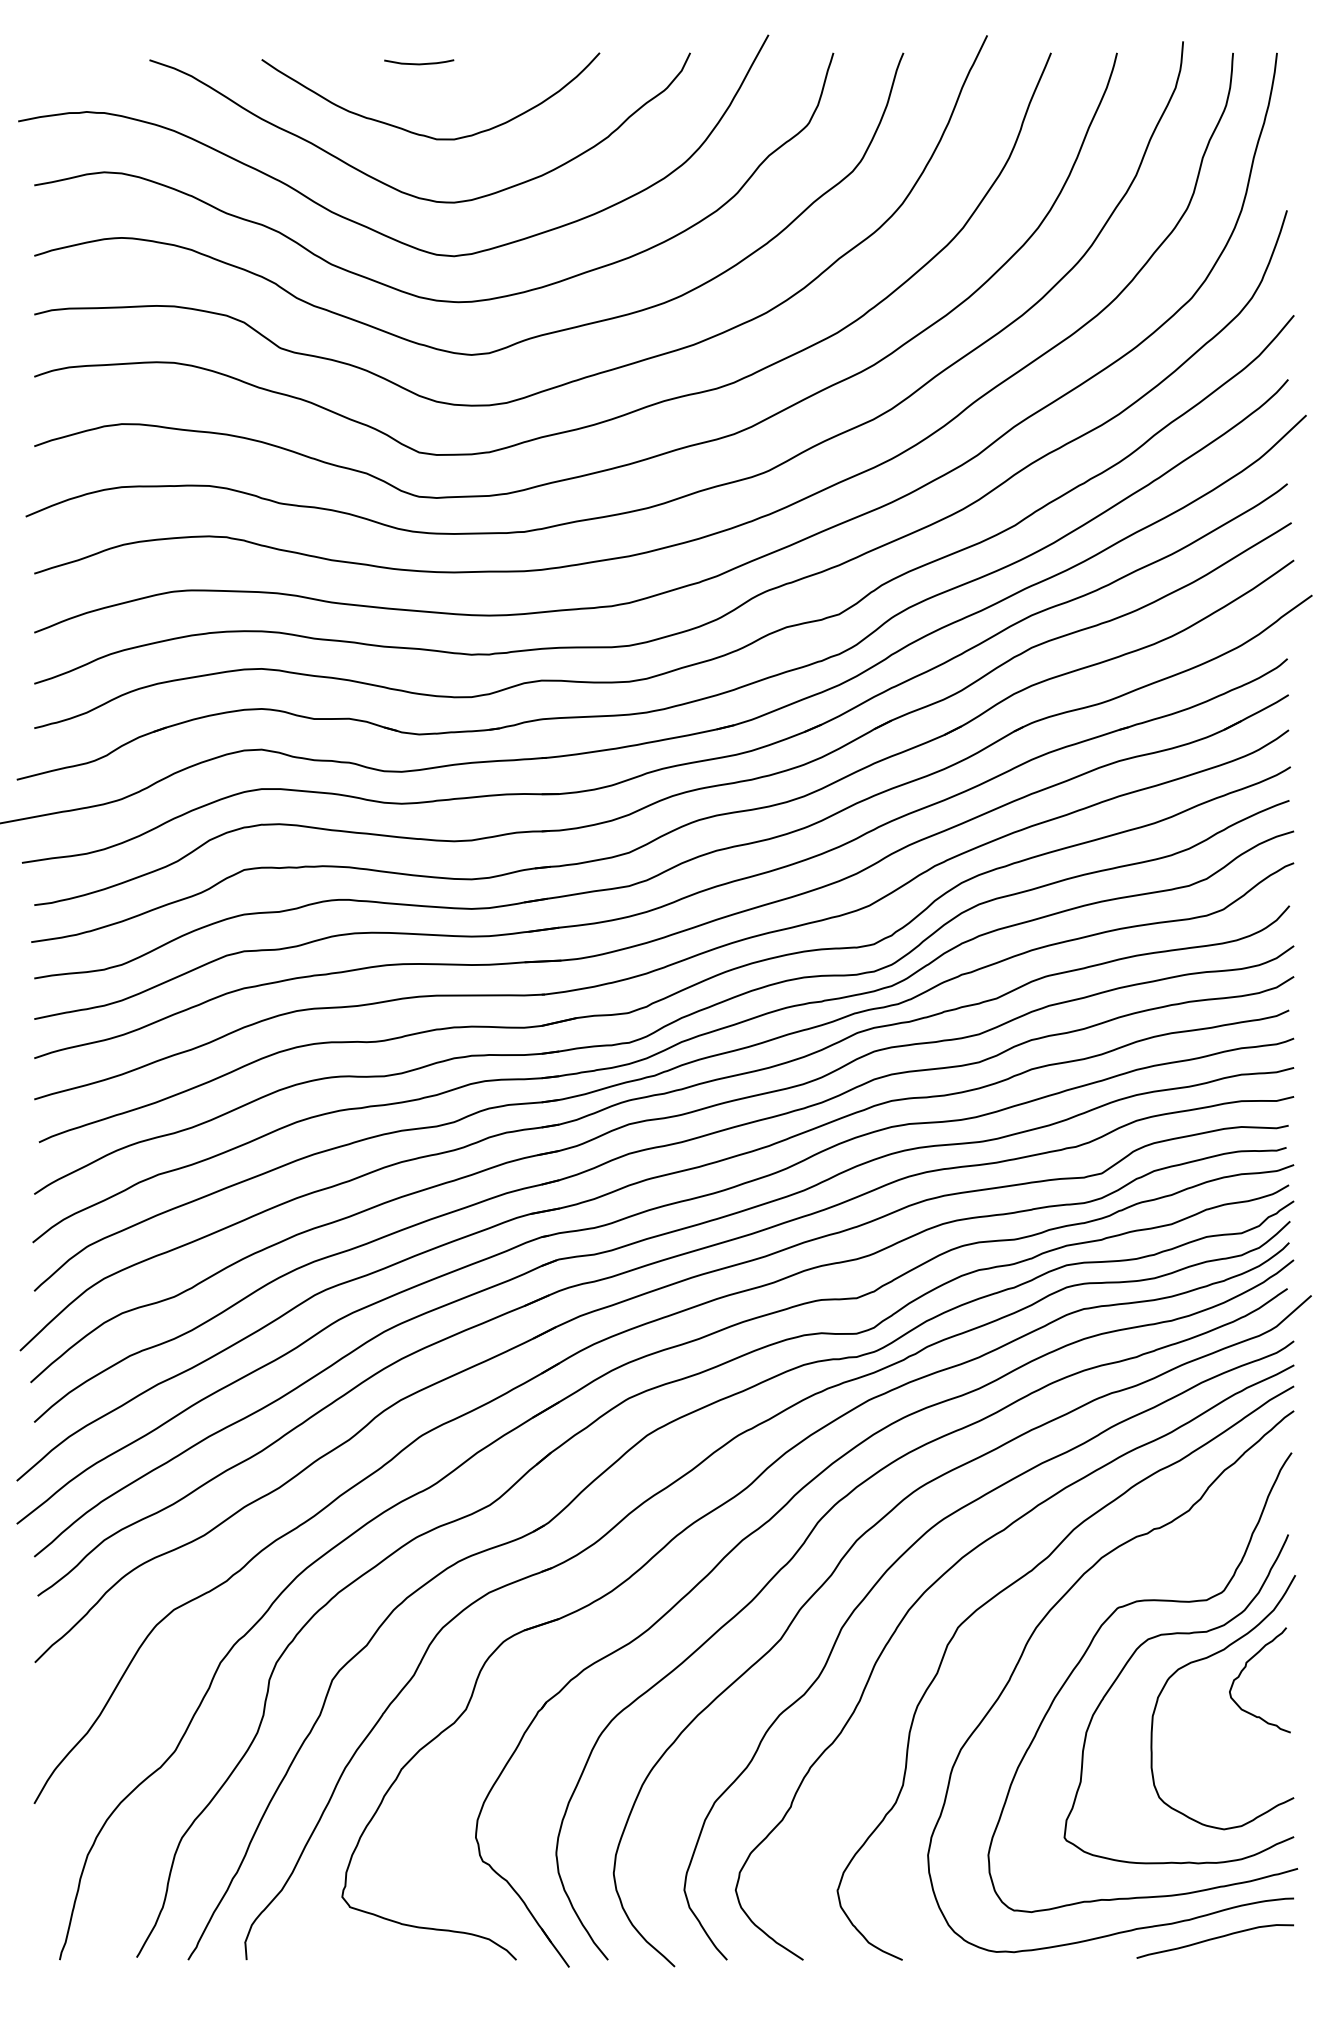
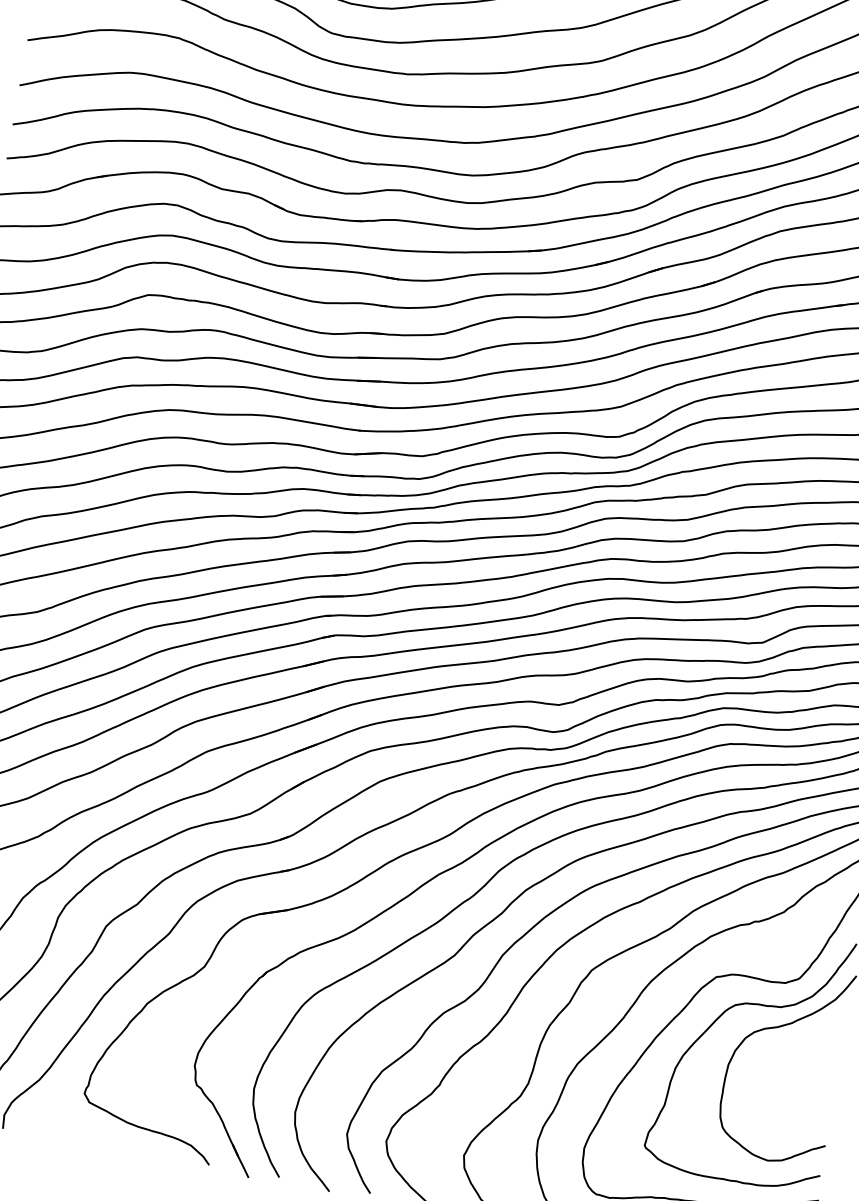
curve: (1246, 1667) -> (806, 1039), removed

